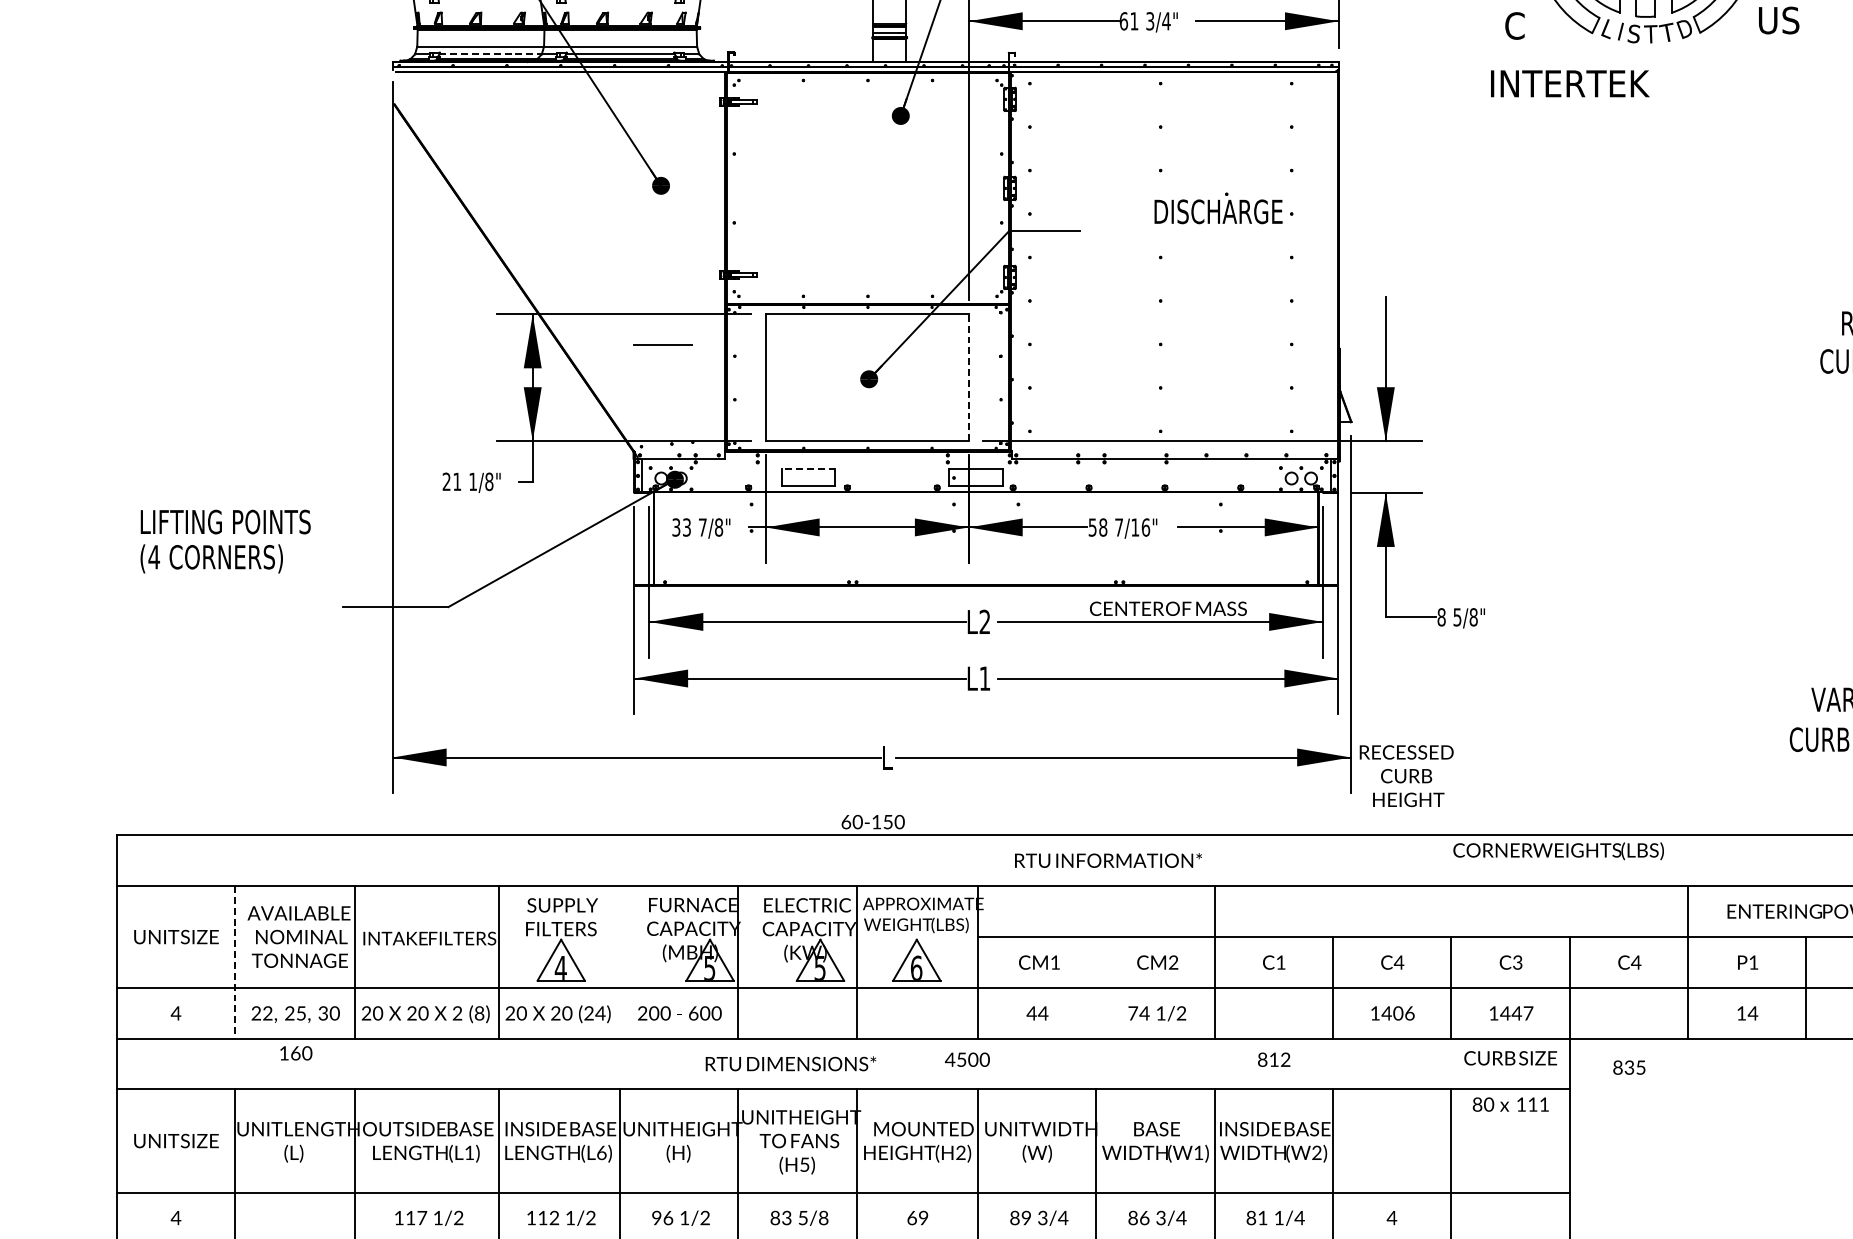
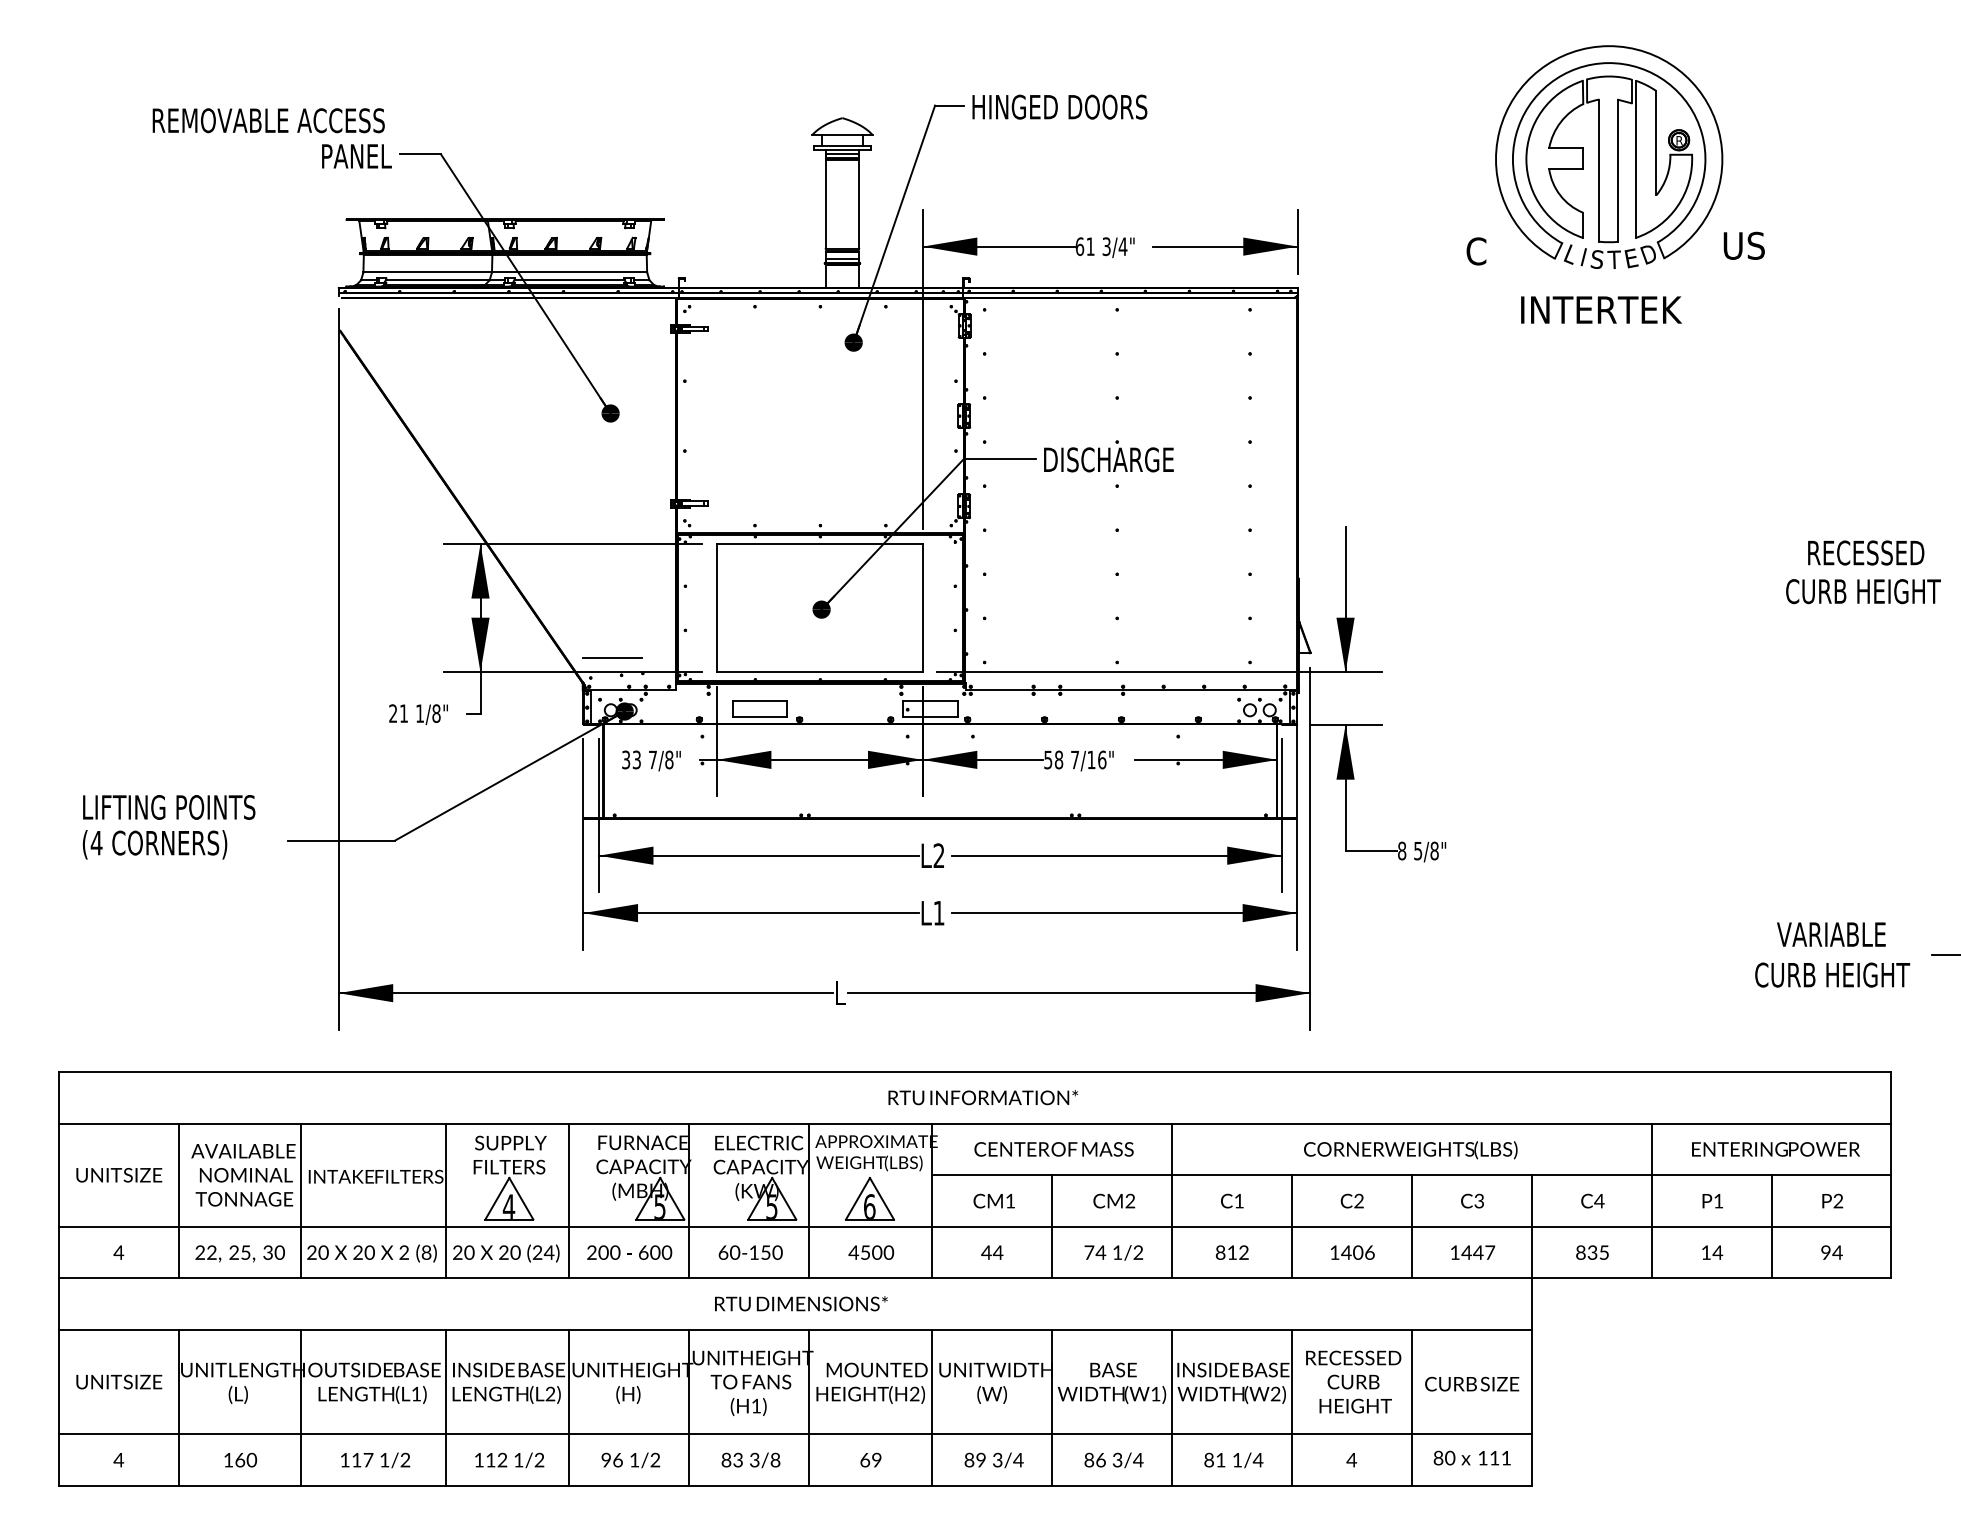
text: (1666, 32) -> (1630, 258), T -> E
line: (490, 54) -> (437, 280), dashed -> solid
text: (1570, 83) -> (1601, 309), moved
part: (1218, 208) -> (1108, 456), moved
line: (662, 344) -> (612, 657), moved
line: (968, 377) -> (922, 607), dashed -> solid
line: (807, 468) -> (759, 700), dashed -> solid
text: (225, 541) -> (168, 827), moved
text: (1167, 608) -> (1053, 1149), moved
text: (1406, 775) -> (1353, 1381), moved
text: (872, 821) -> (750, 1252), moved
text: (1558, 851) -> (1410, 1150), moved
text: (1108, 860) -> (983, 1097), moved
line: (619, 961) -> (568, 1200), added
text: (1398, 961) -> (1358, 1200), C4 -> C2
line: (234, 962) -> (178, 1201), dashed -> solid
line: (1096, 987) -> (1052, 1226), added
text: (296, 1052) -> (240, 1459), moved
text: (1511, 1057) -> (1472, 1383), moved
text: (967, 1059) -> (871, 1252), moved
text: (1274, 1059) -> (1232, 1252), moved
text: (791, 1063) -> (801, 1303), moved
text: (1629, 1067) -> (1592, 1252), moved
text: (1510, 1103) -> (1471, 1457), moved
text: (601, 1152) -> (550, 1393), (L6) -> (L2)
text: (804, 1165) -> (756, 1406), (H5) -> (H1)
text: (802, 1217) -> (754, 1459), 5/8 -> 3/8

